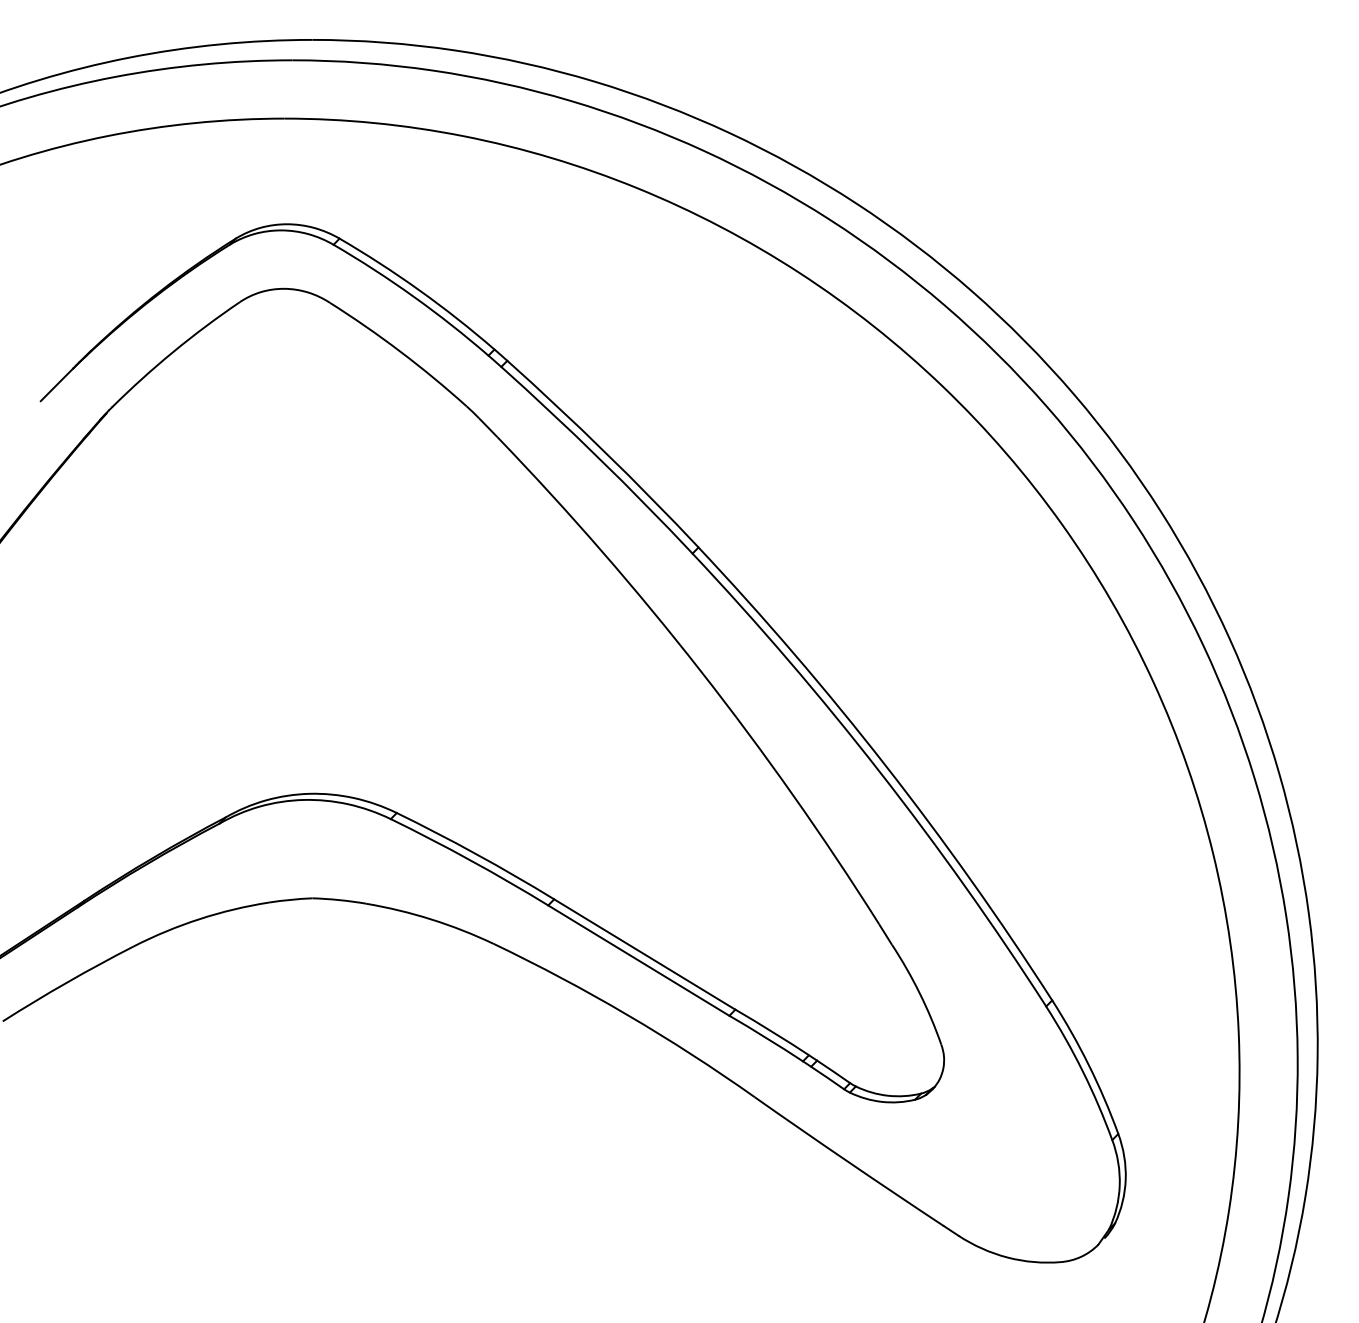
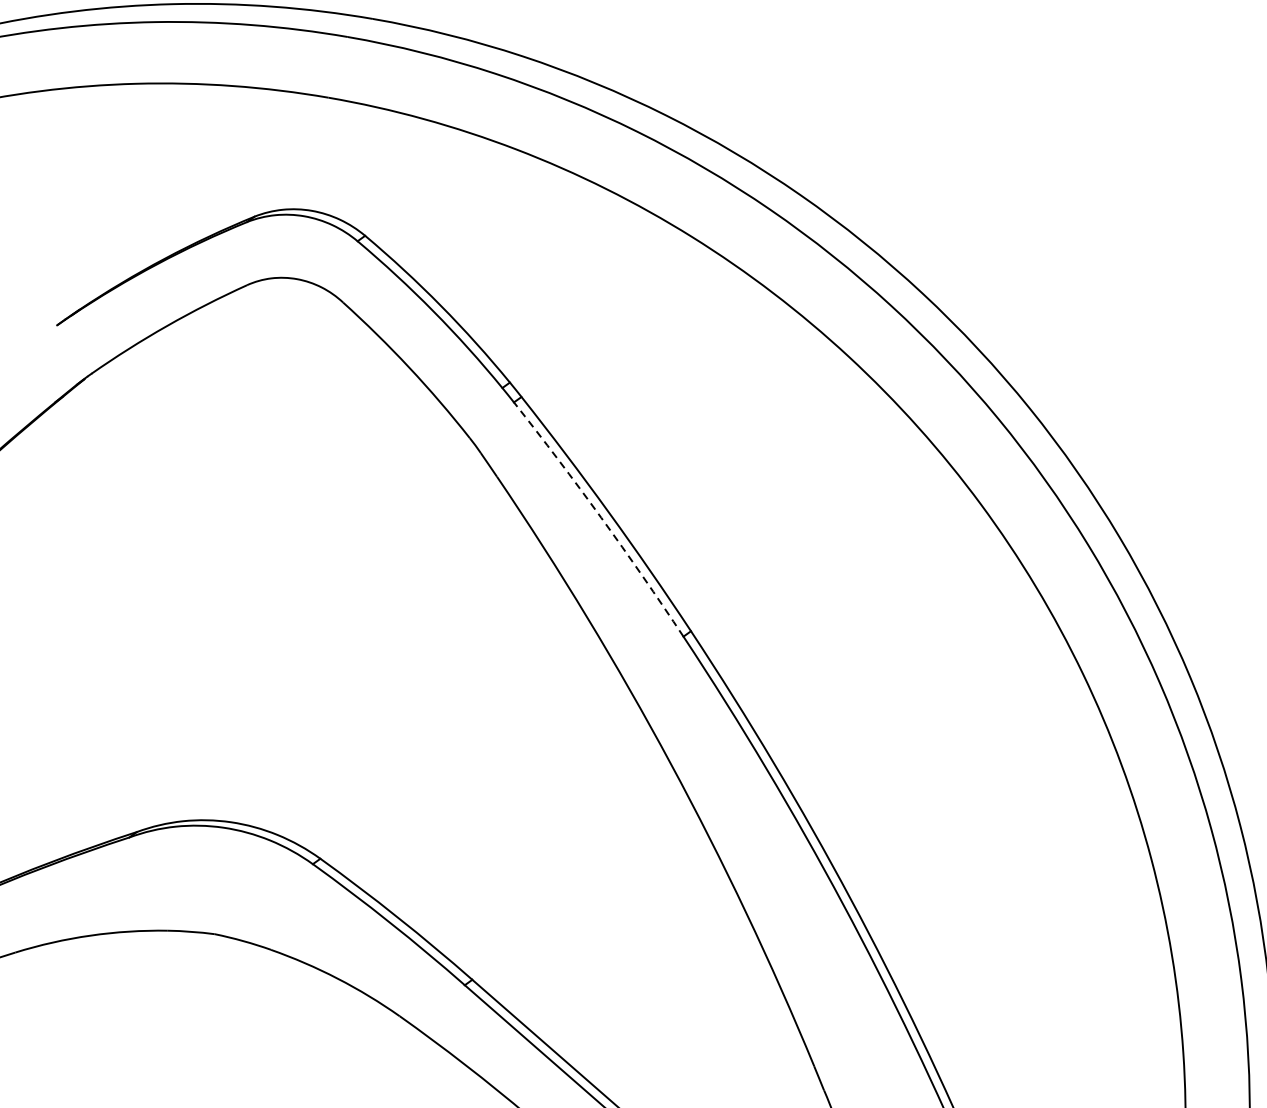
line: (56, 384) -> (36, 339), removed
arc: (598, 458) -> (600, 517), solid -> dashed

